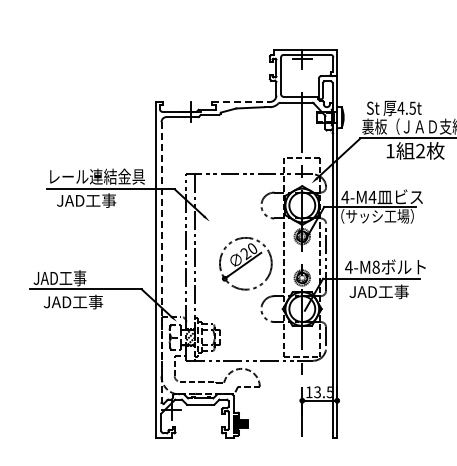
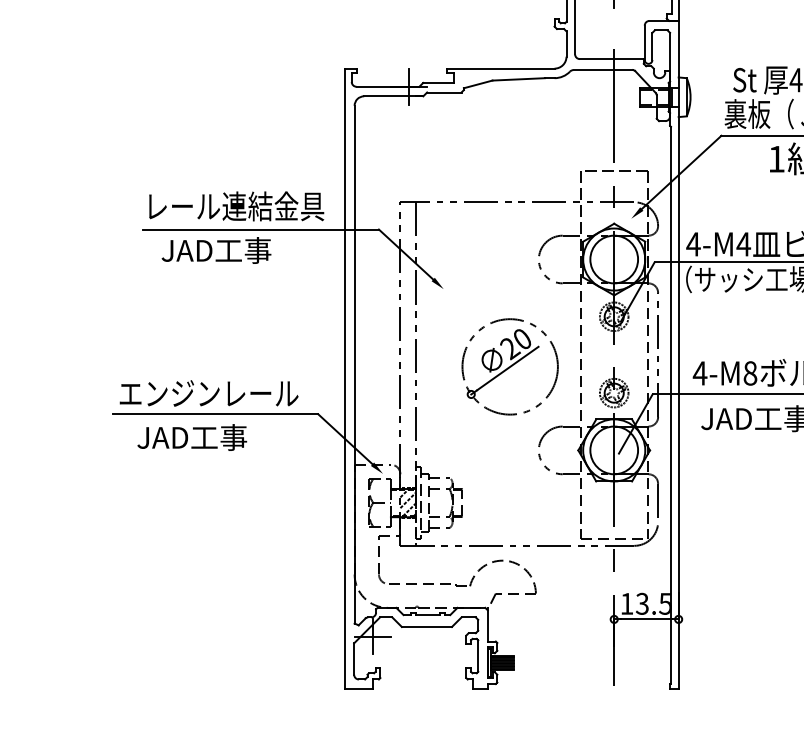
line: (241, 102) -> (502, 69), dashed -> solid
line: (161, 263) -> (354, 366), dashed -> solid
text: (81, 278) -> (207, 394), JAD工事 -> エンジンレール

